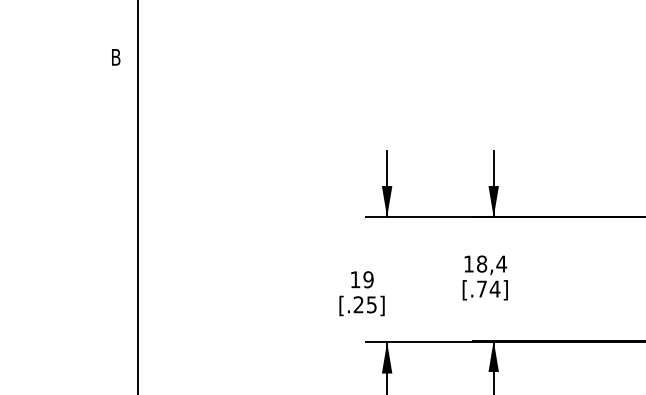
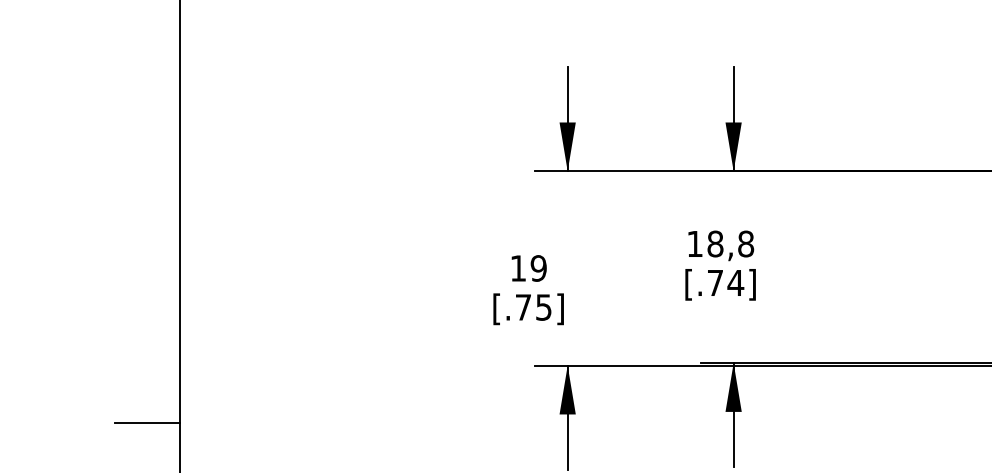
text: (501, 263) -> (745, 243), 18,4 -> 18,8
text: (358, 304) -> (523, 306), [.25] -> [.75]
line: (117, 378) -> (147, 422), added

